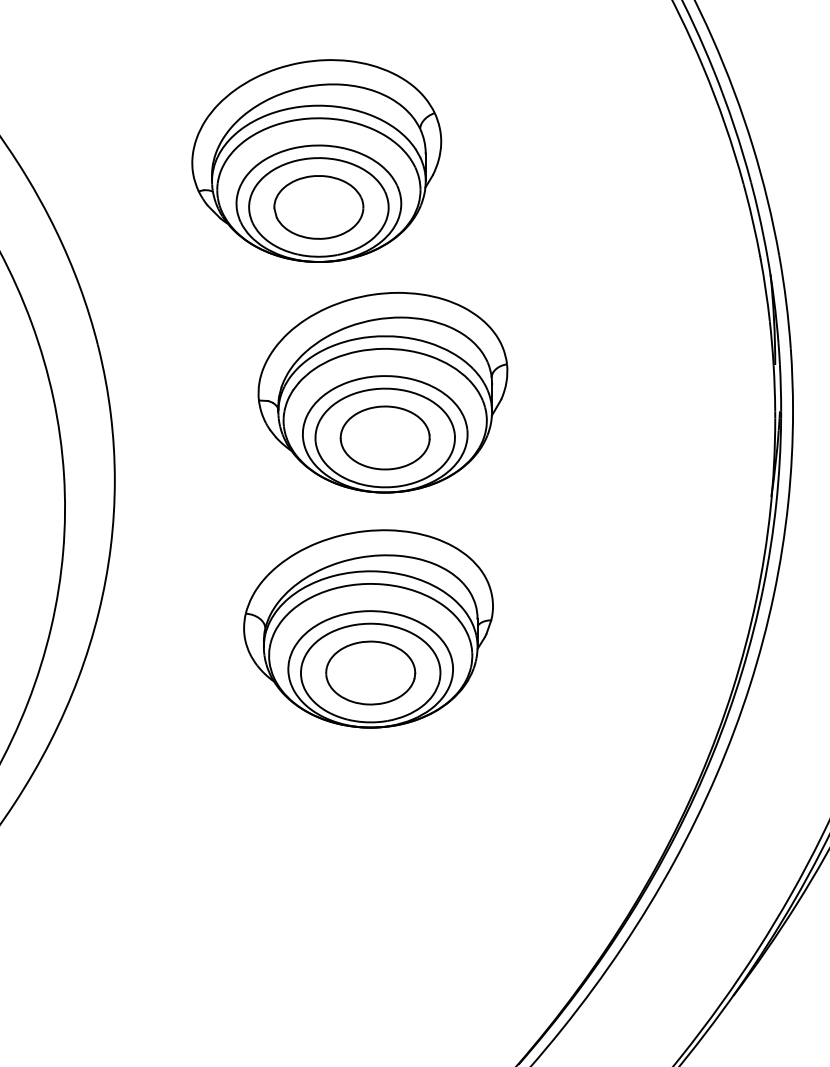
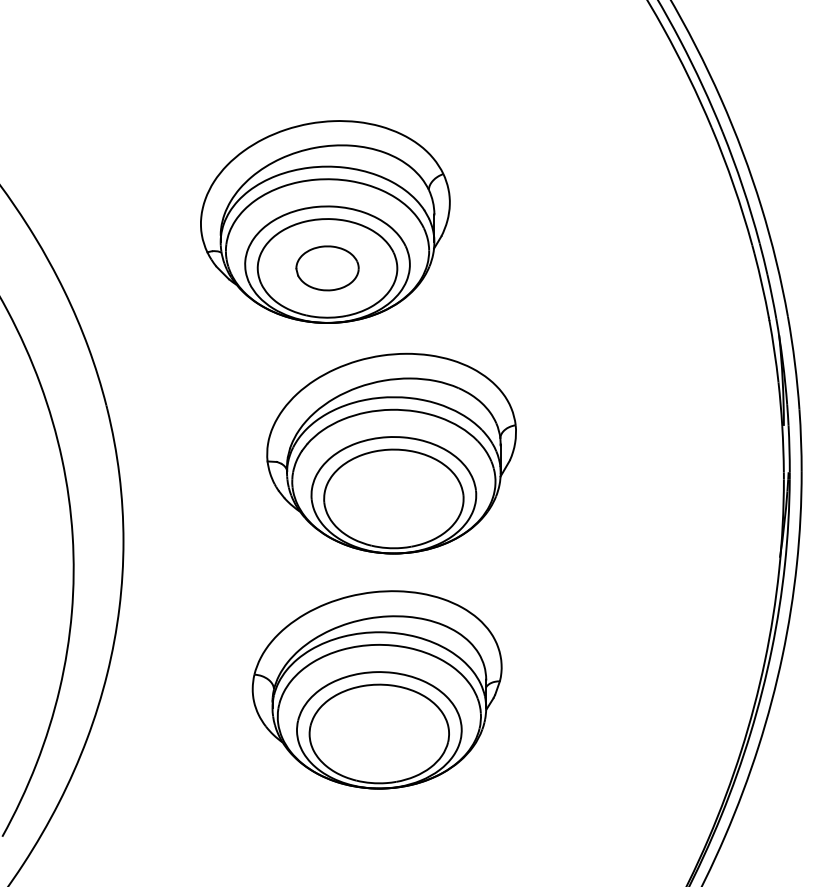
part: (318, 207) -> (327, 268), size x0.7
part: (384, 437) -> (393, 498), removed
part: (370, 672) -> (379, 733), removed

